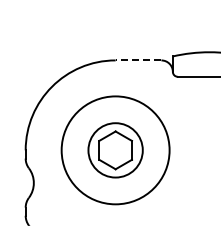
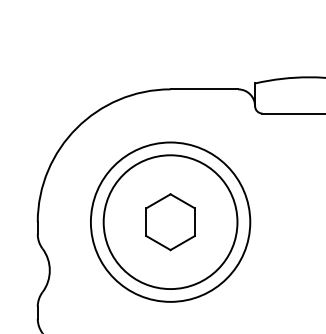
line: (138, 60) -> (204, 89), dashed -> solid
circle: (115, 150) -> (170, 222), size x1.67

